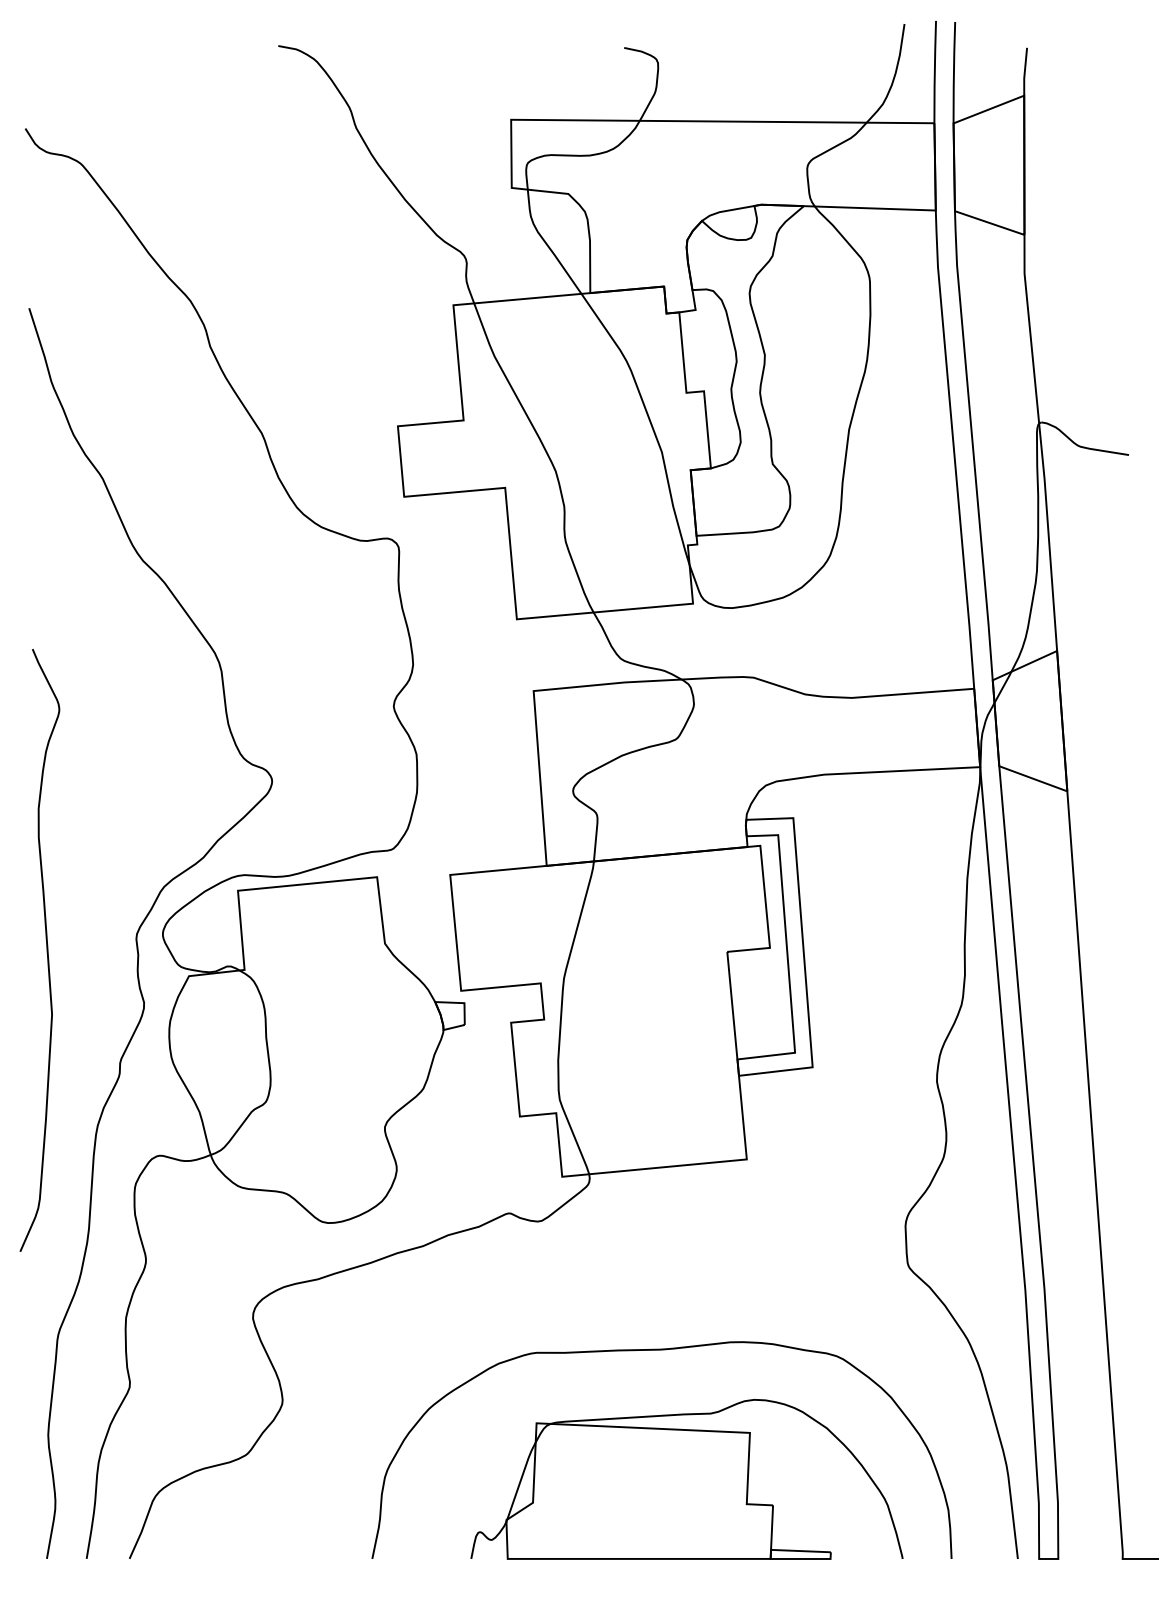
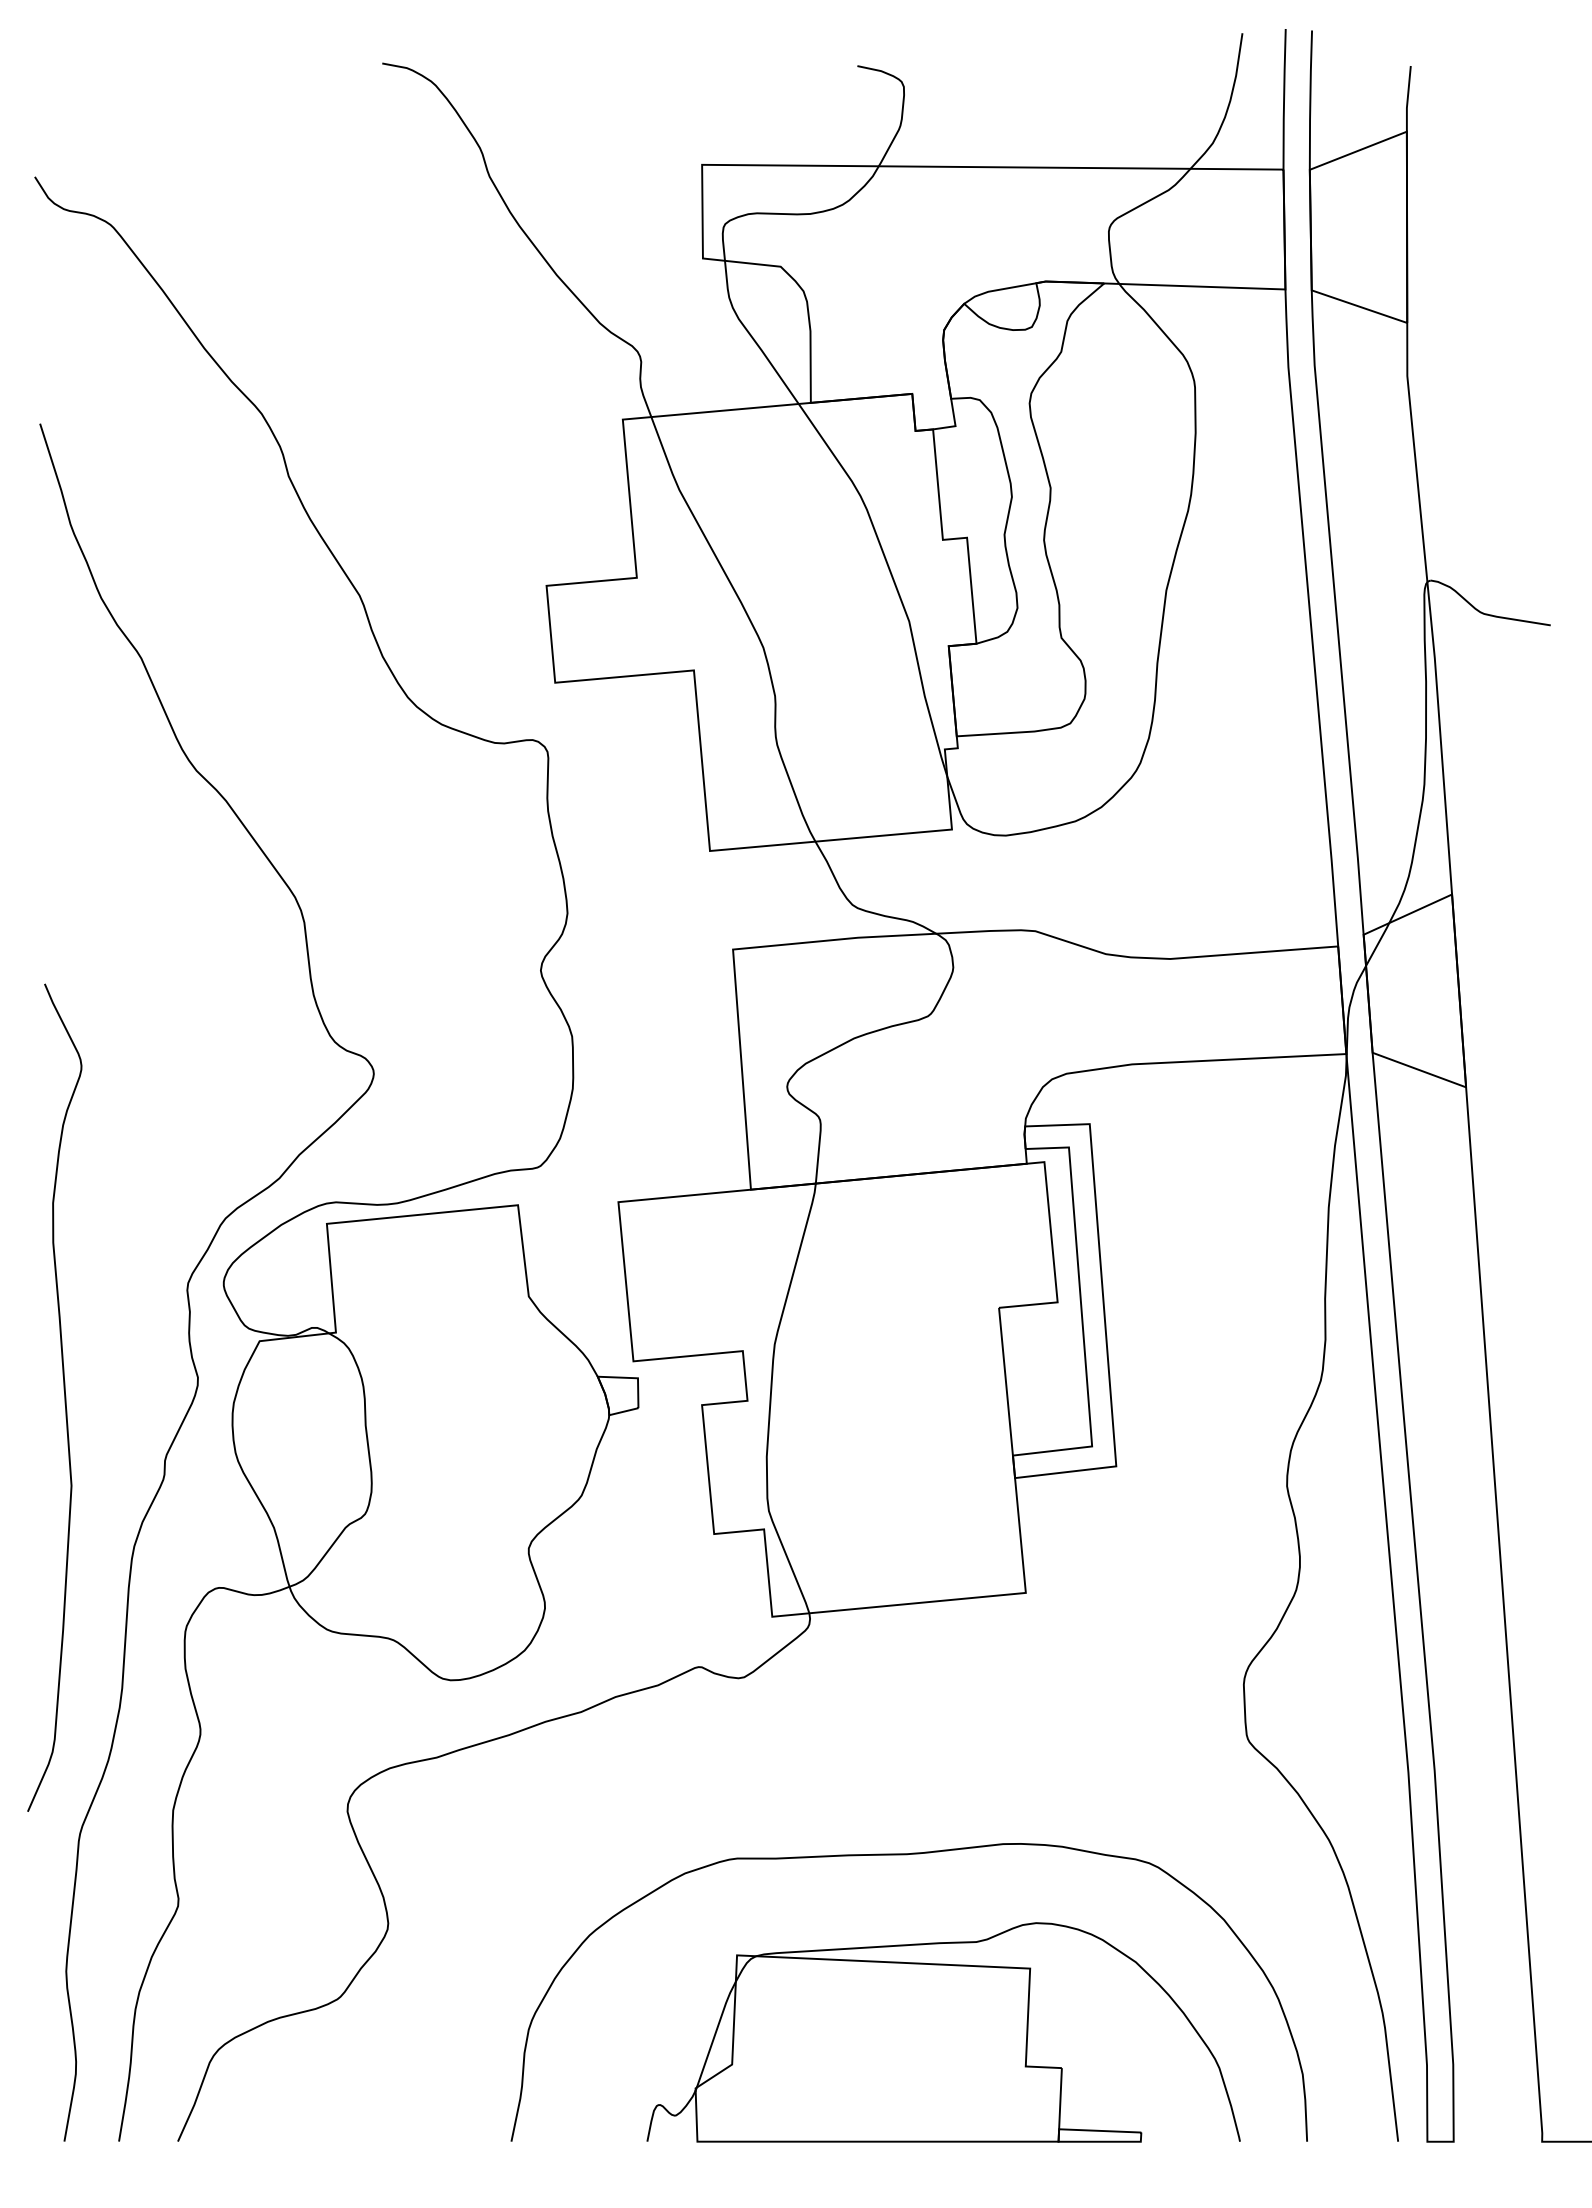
curve: (46, 950) -> (64, 1397), moved

